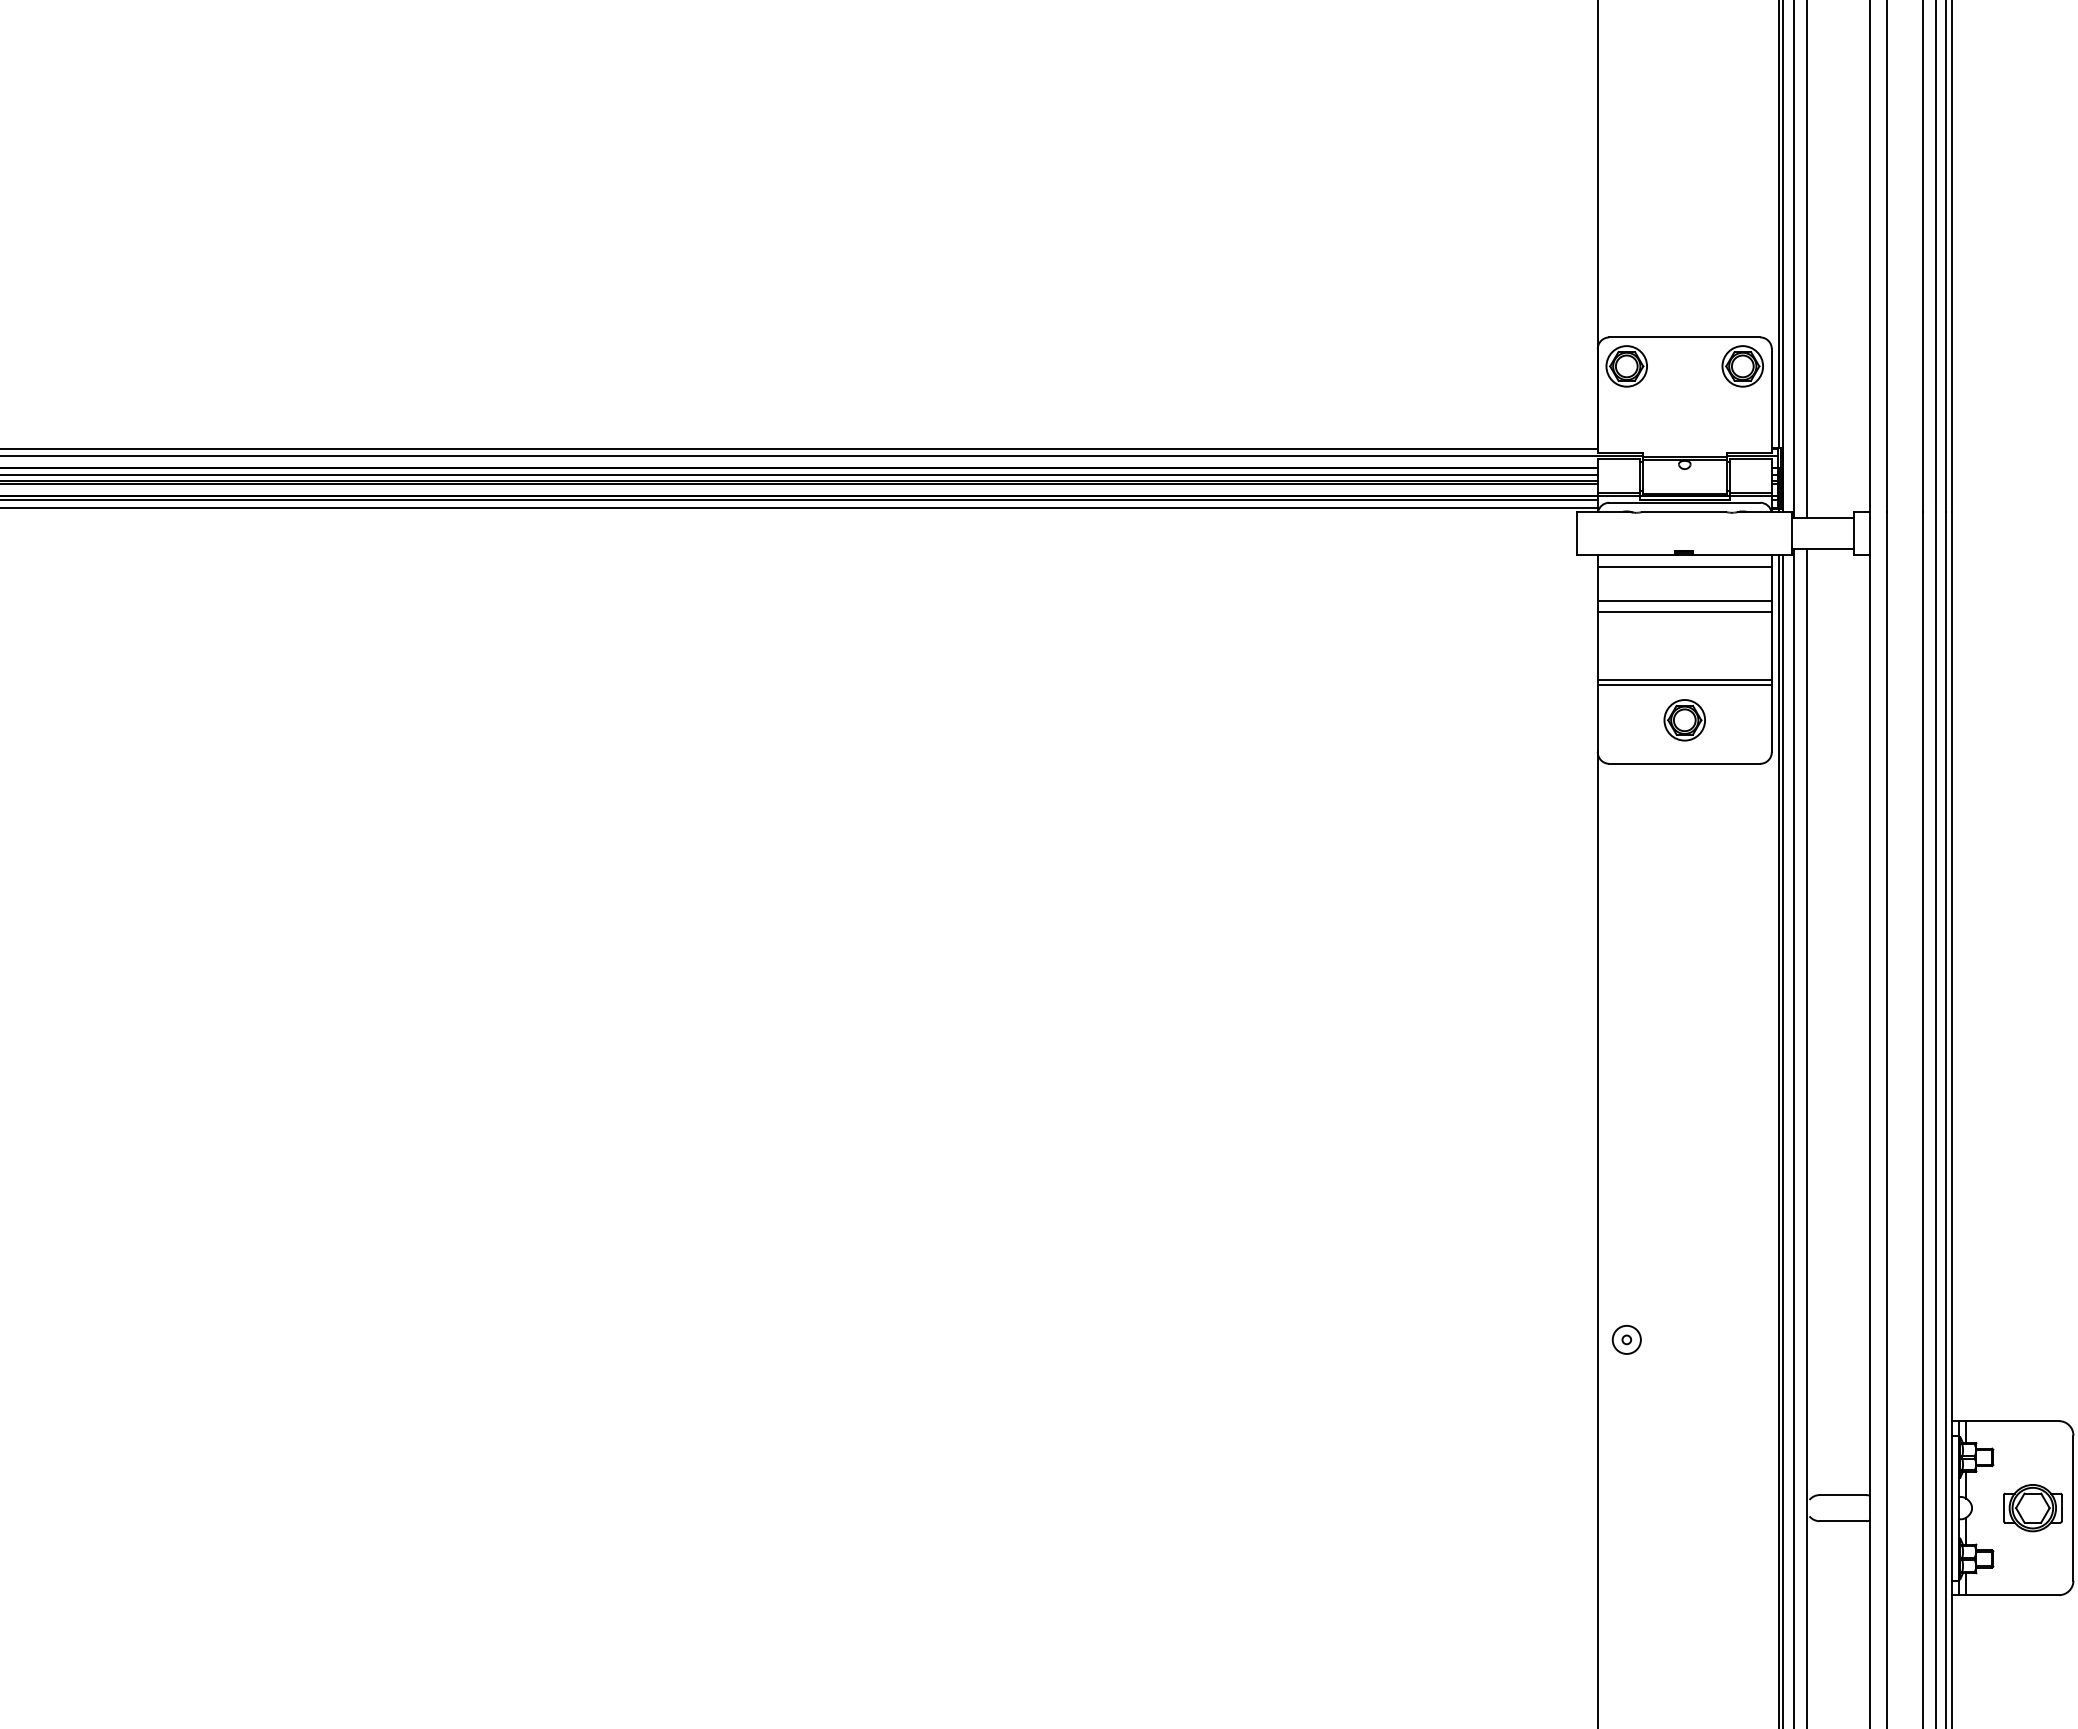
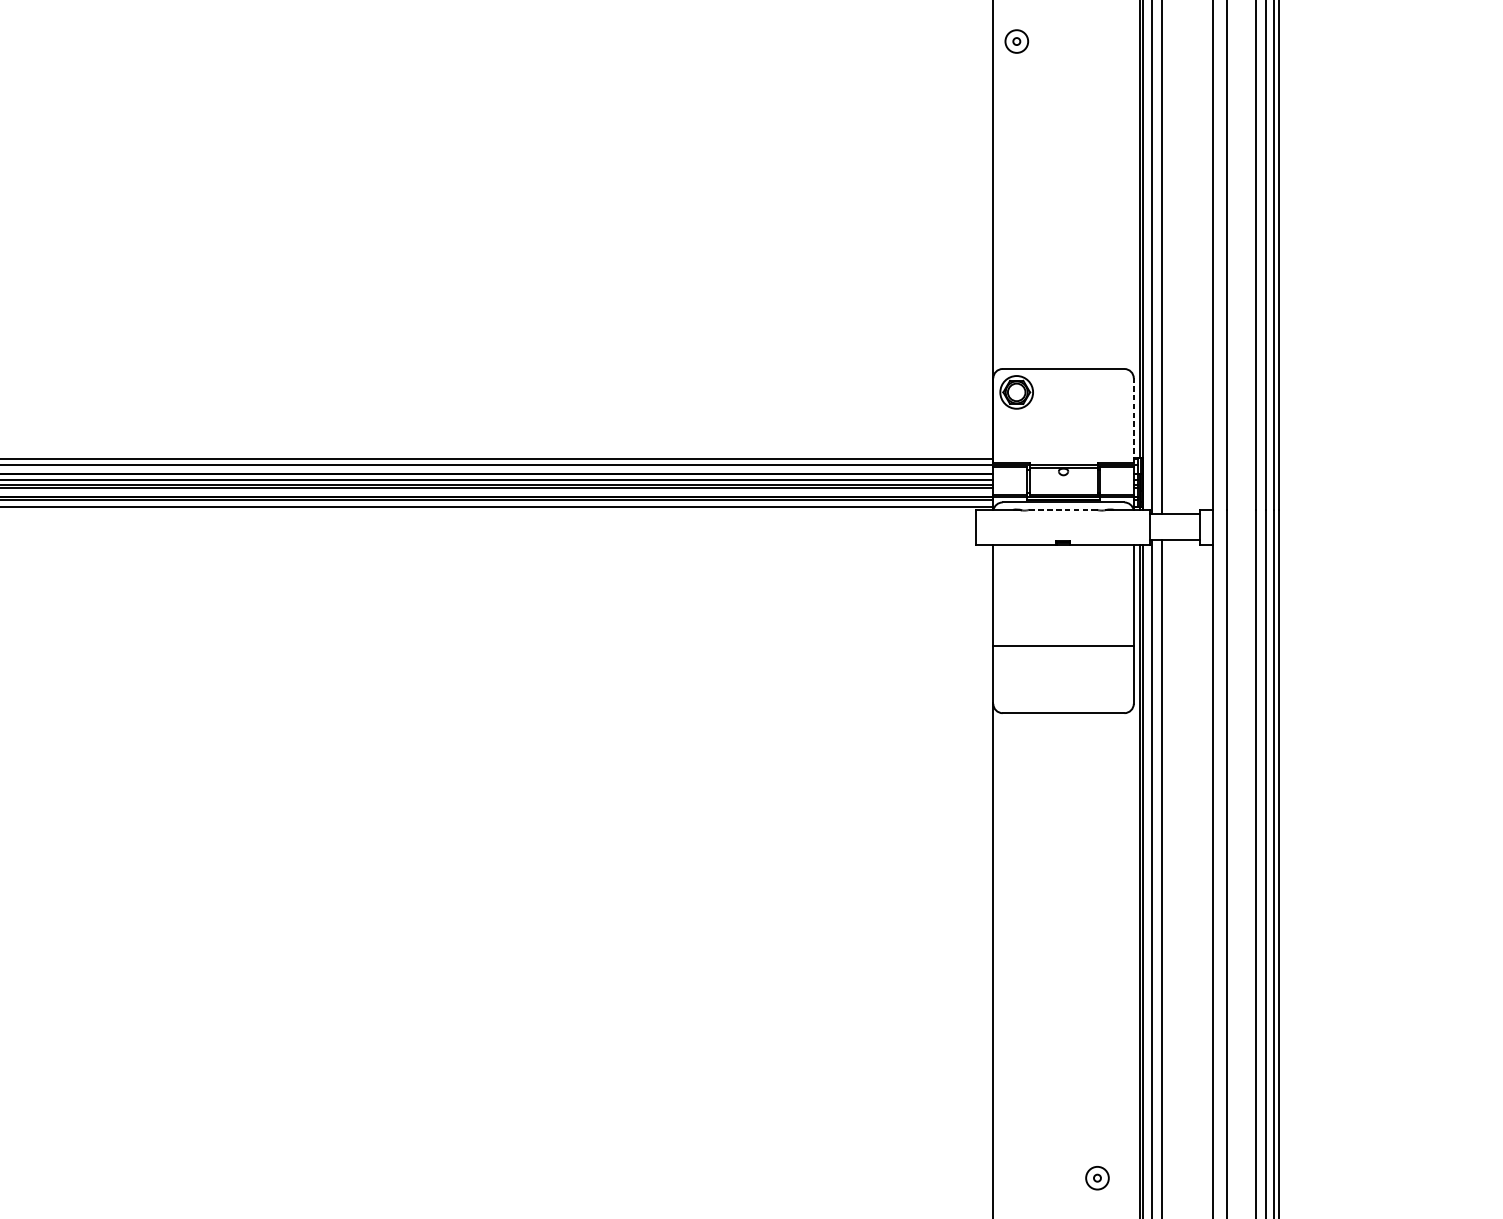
part: (1742, 366) -> (1110, 392), removed
line: (1771, 400) -> (1133, 419), solid -> dashed
line: (1683, 512) -> (1062, 510), solid -> dashed
line: (1684, 566) -> (1063, 553), removed
line: (1684, 601) -> (1063, 582), removed
line: (1684, 612) -> (1063, 591), removed
line: (1684, 685) -> (1063, 649), removed
part: (1684, 720) -> (1063, 678), removed
part: (1626, 1339) -> (1097, 1177), moved

